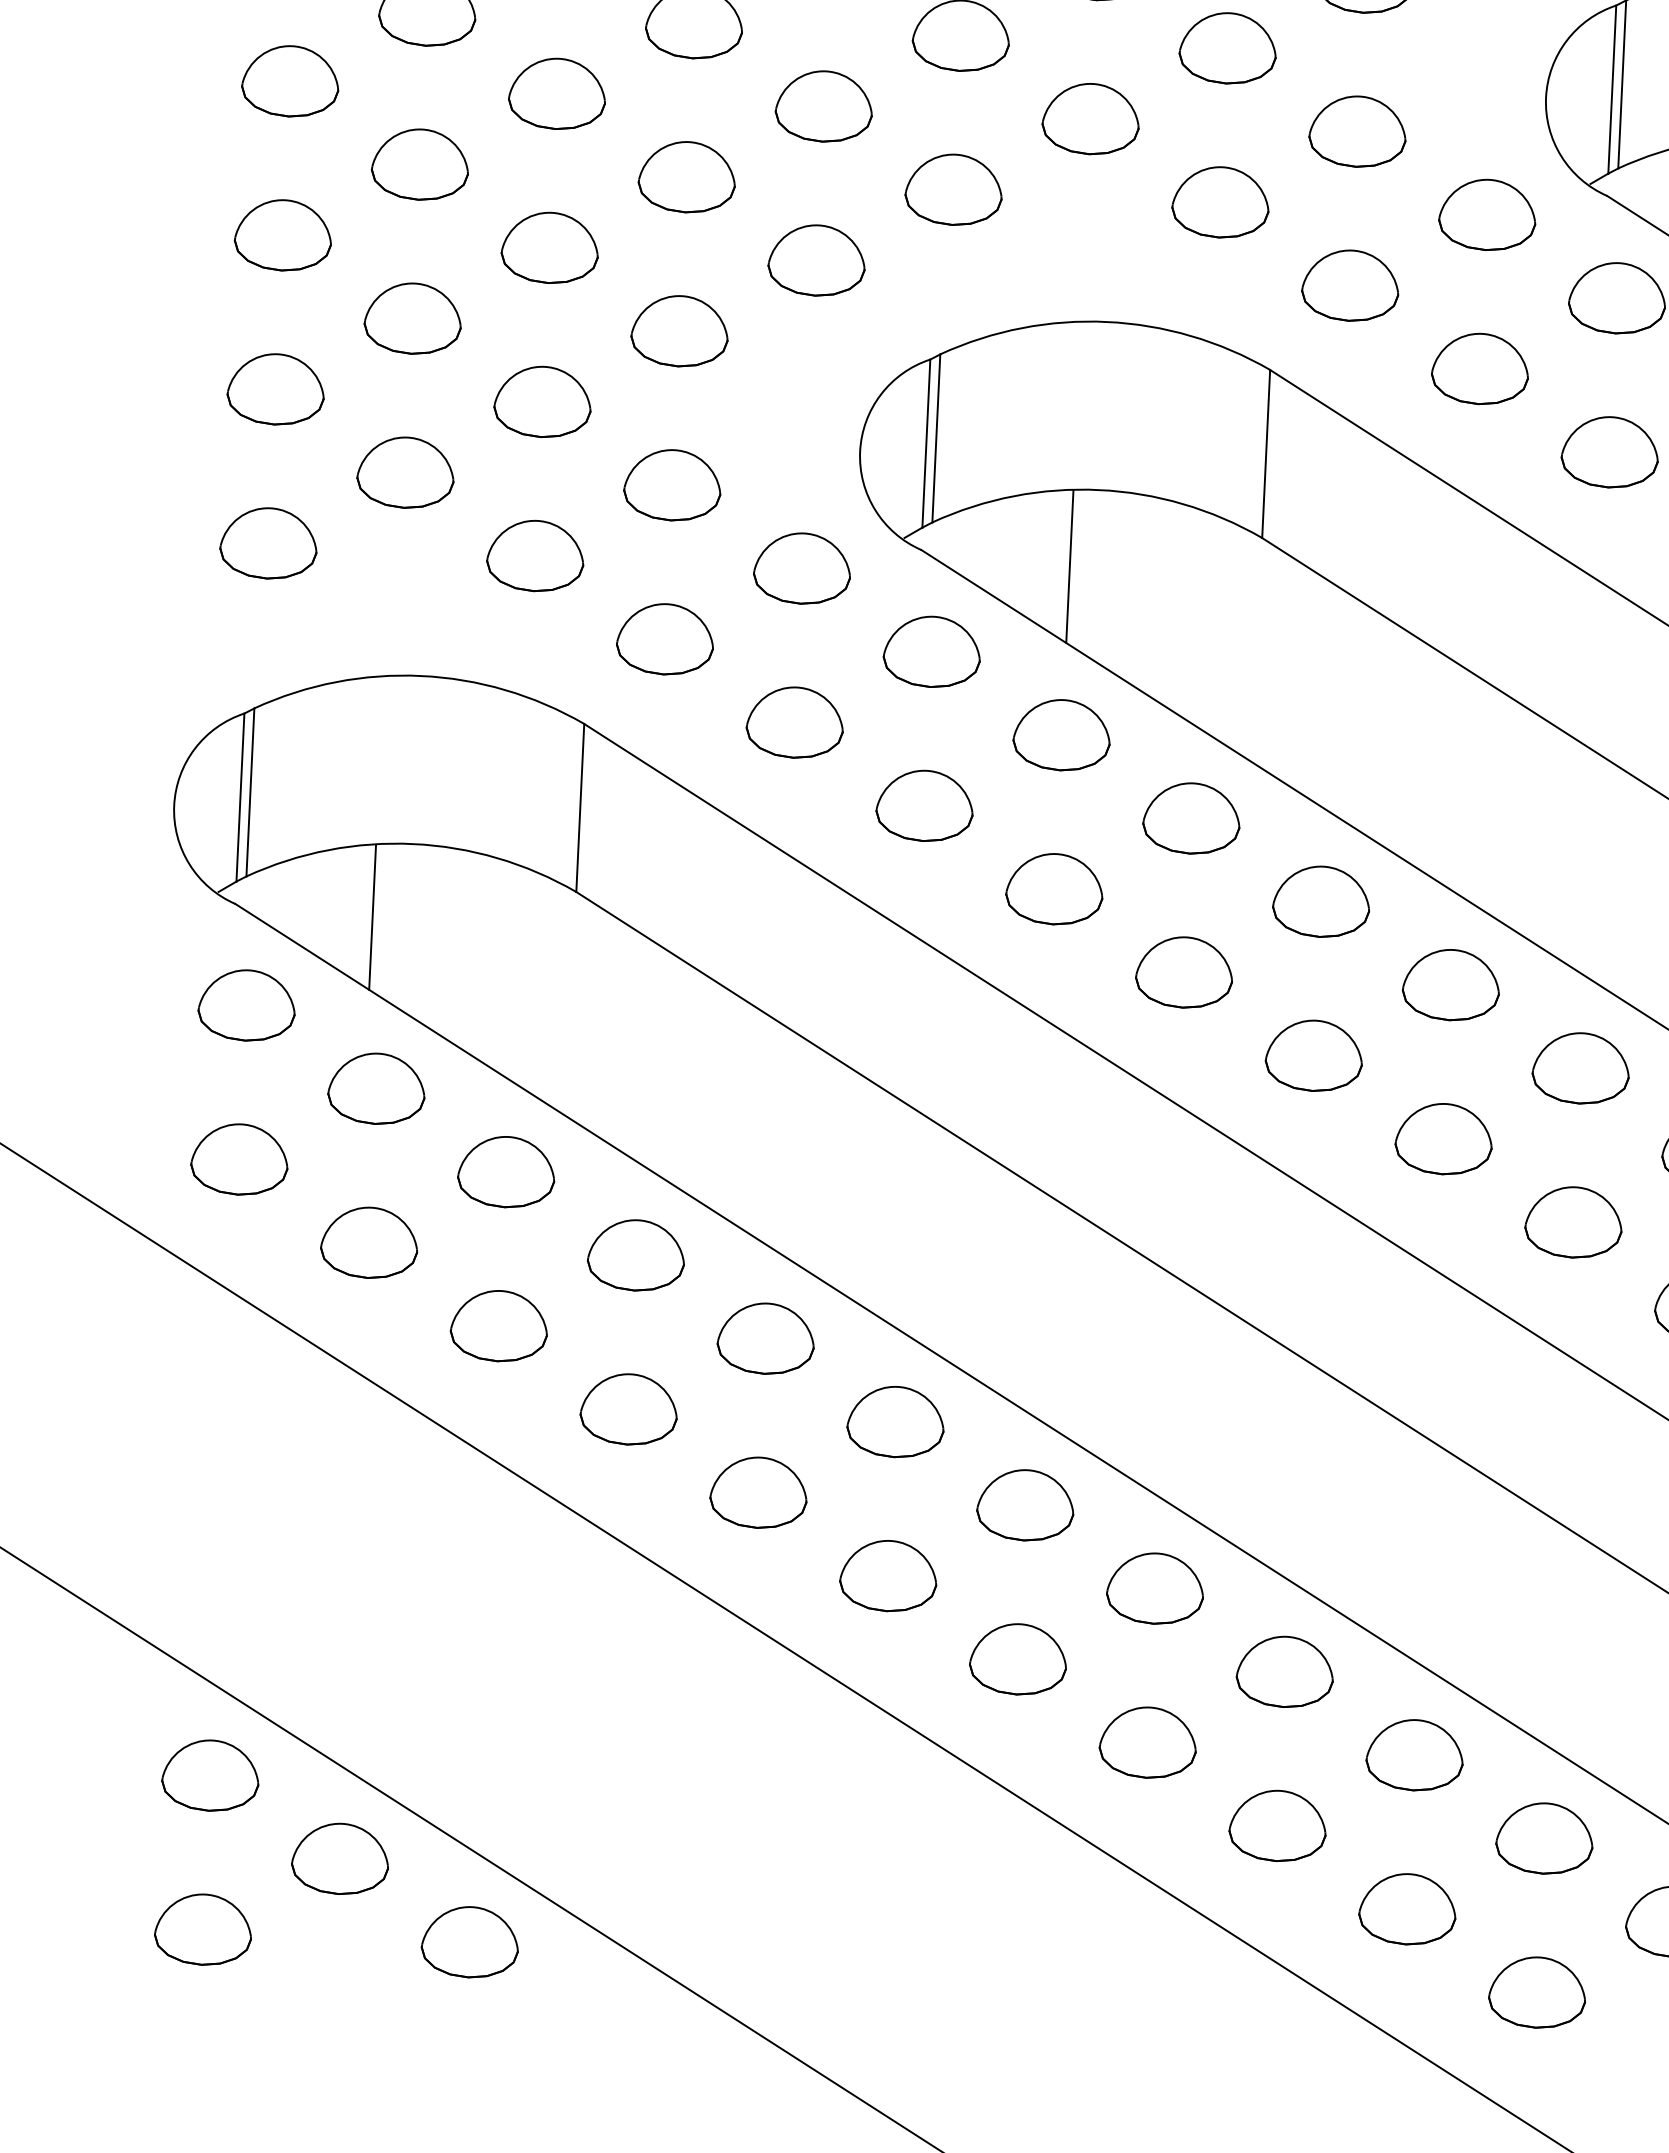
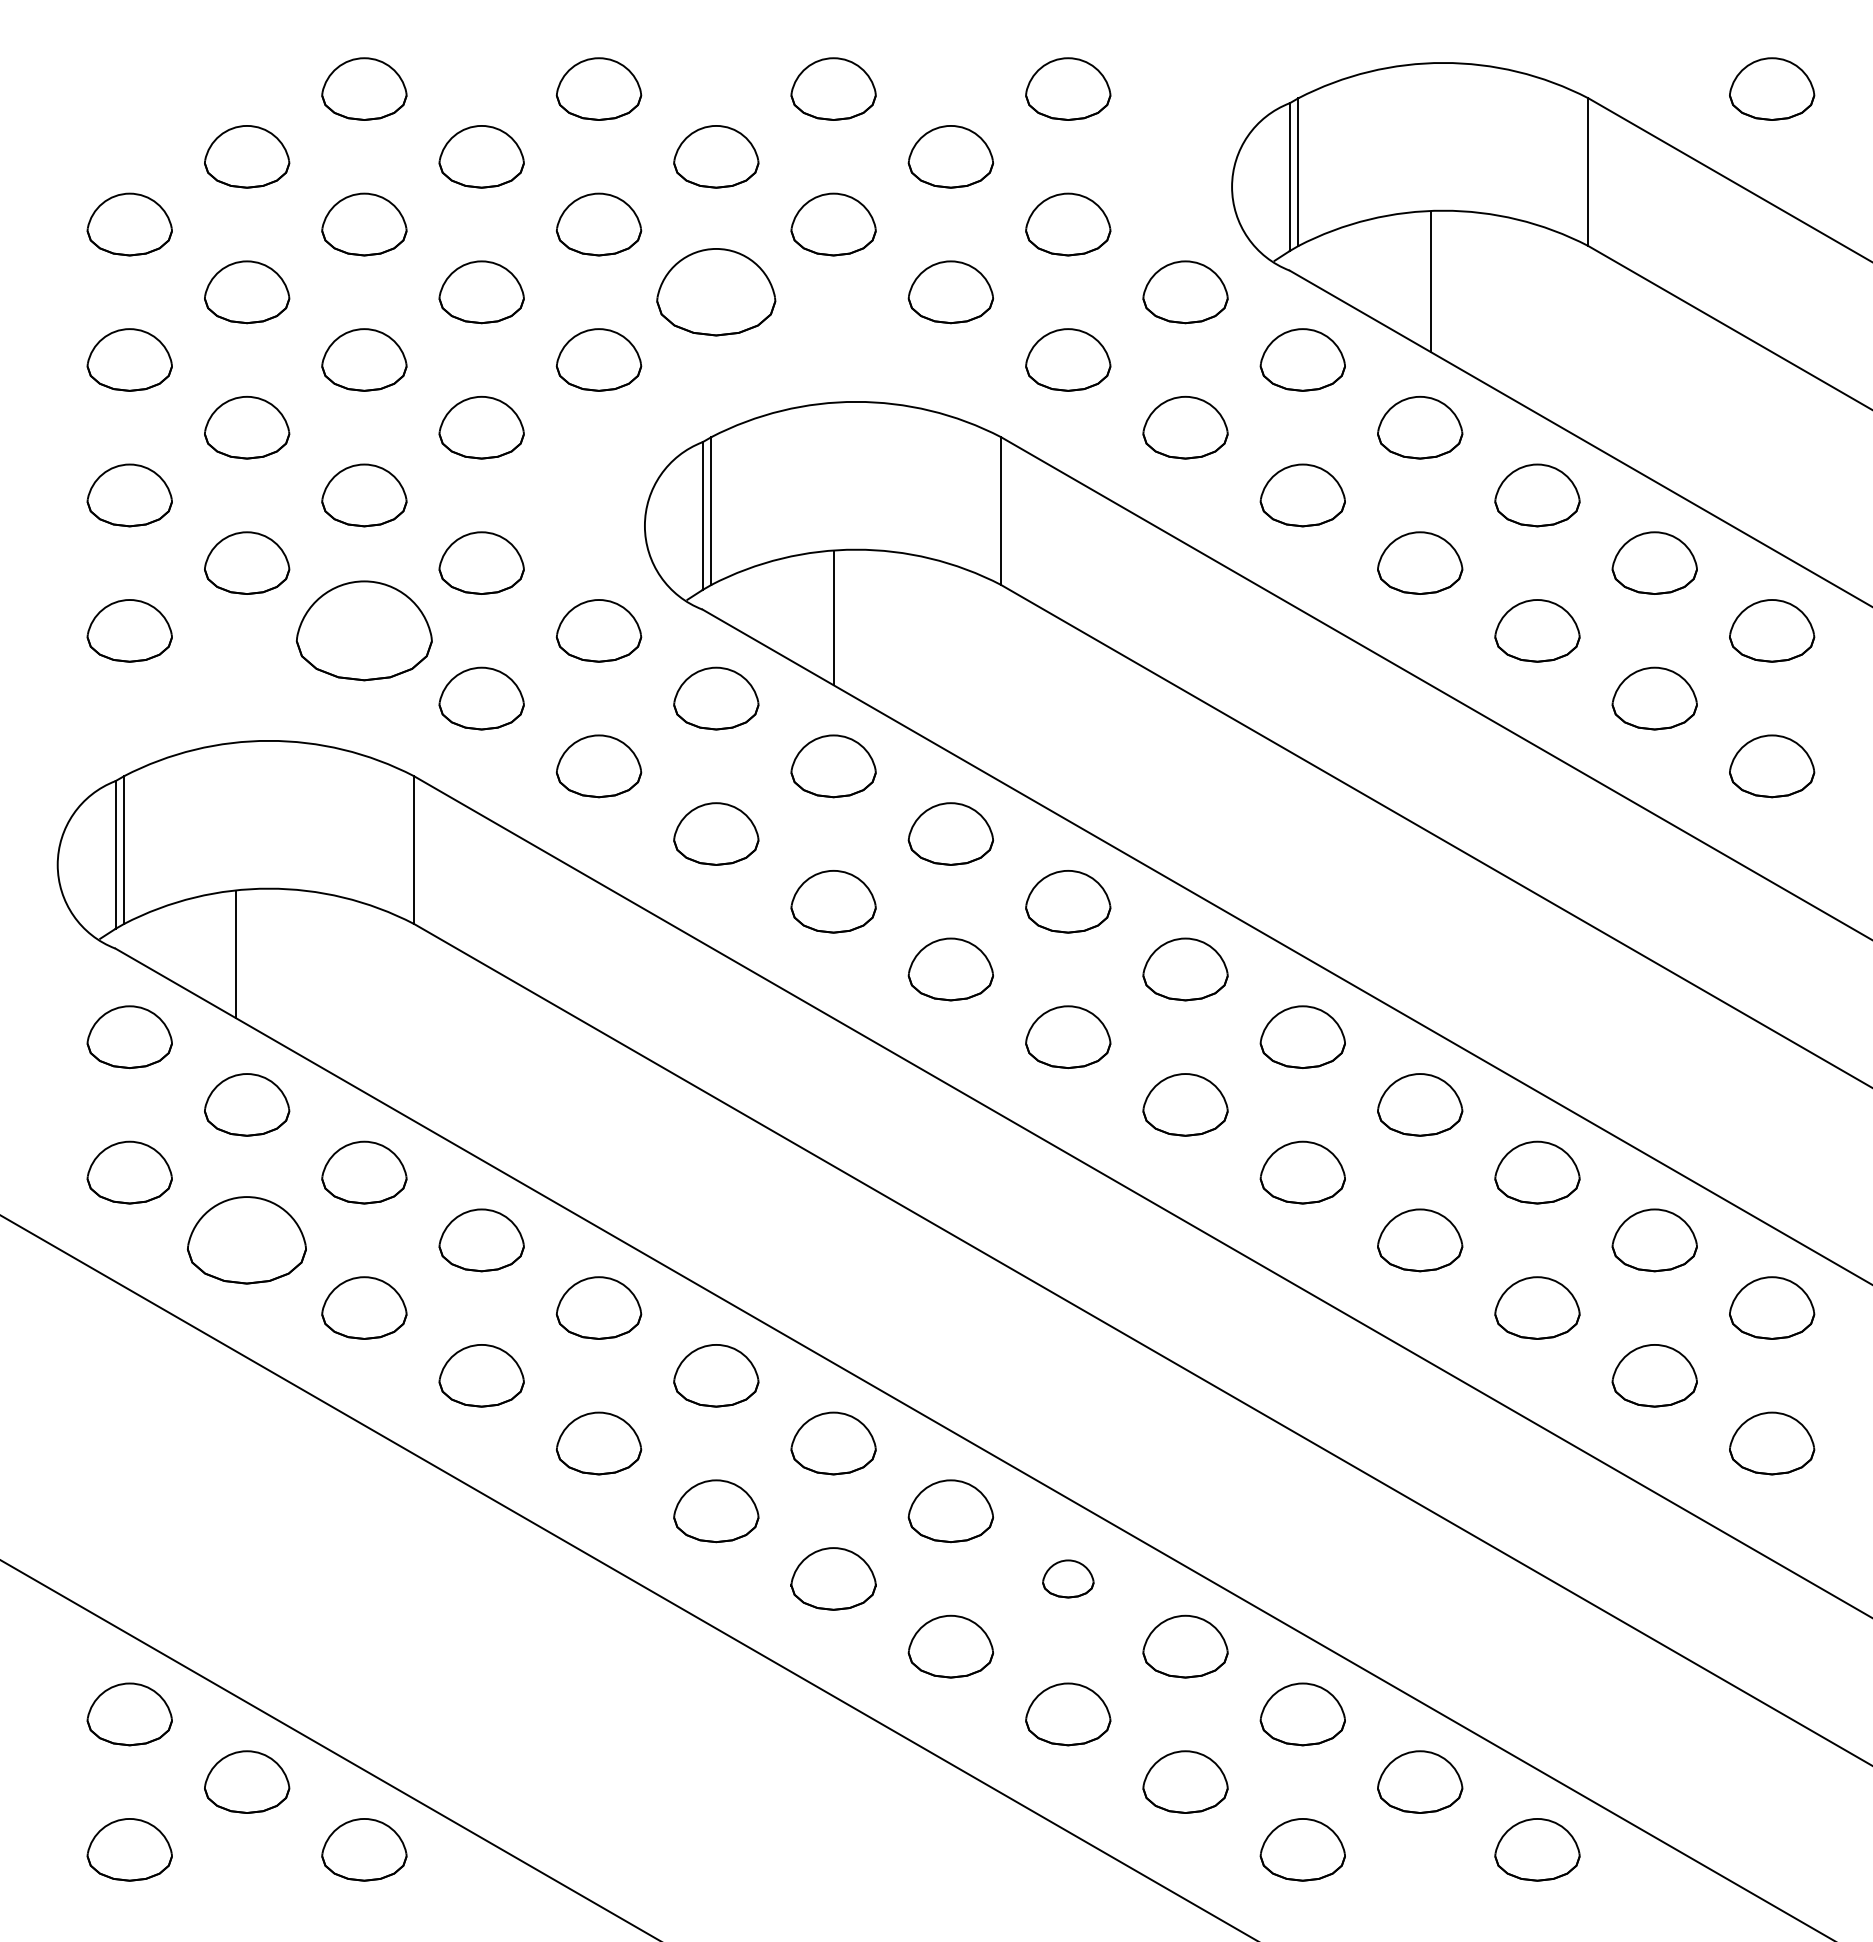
part: (954, 190) -> (716, 292), size x1.4
part: (535, 555) -> (364, 630), size x1.6
part: (369, 1243) -> (247, 1240), size x1.4
part: (1285, 1671) -> (1068, 1578), size x0.6

